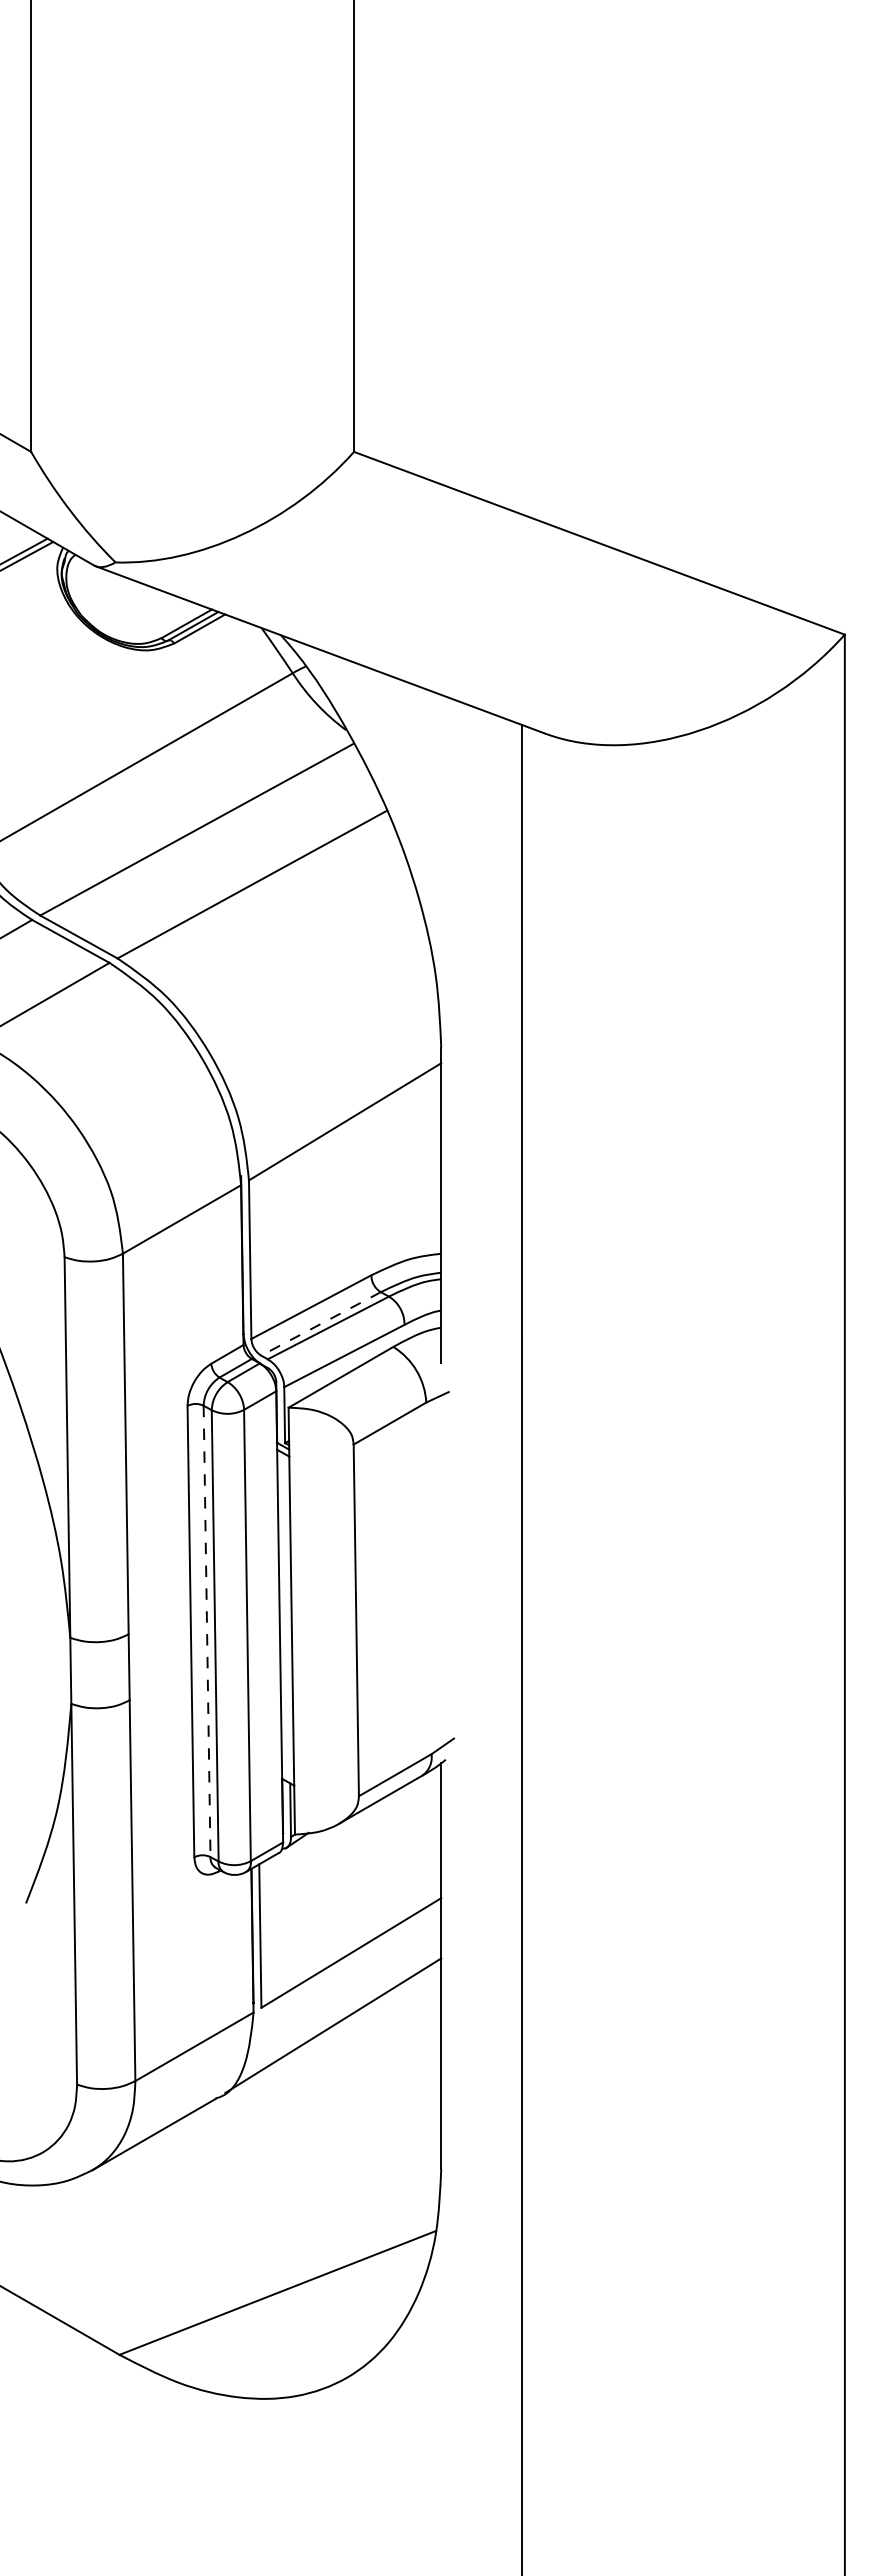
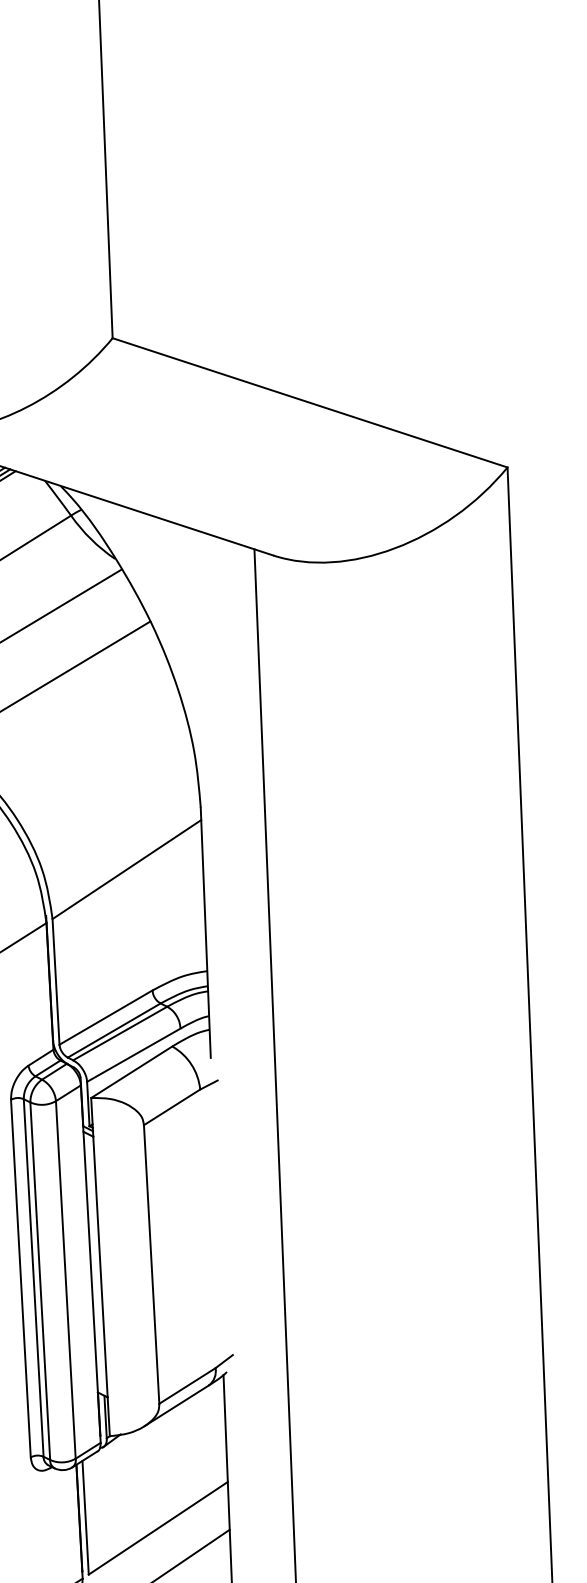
line: (321, 1323) -> (114, 1030), dashed -> solid
line: (207, 1631) -> (34, 1278), dashed -> solid

